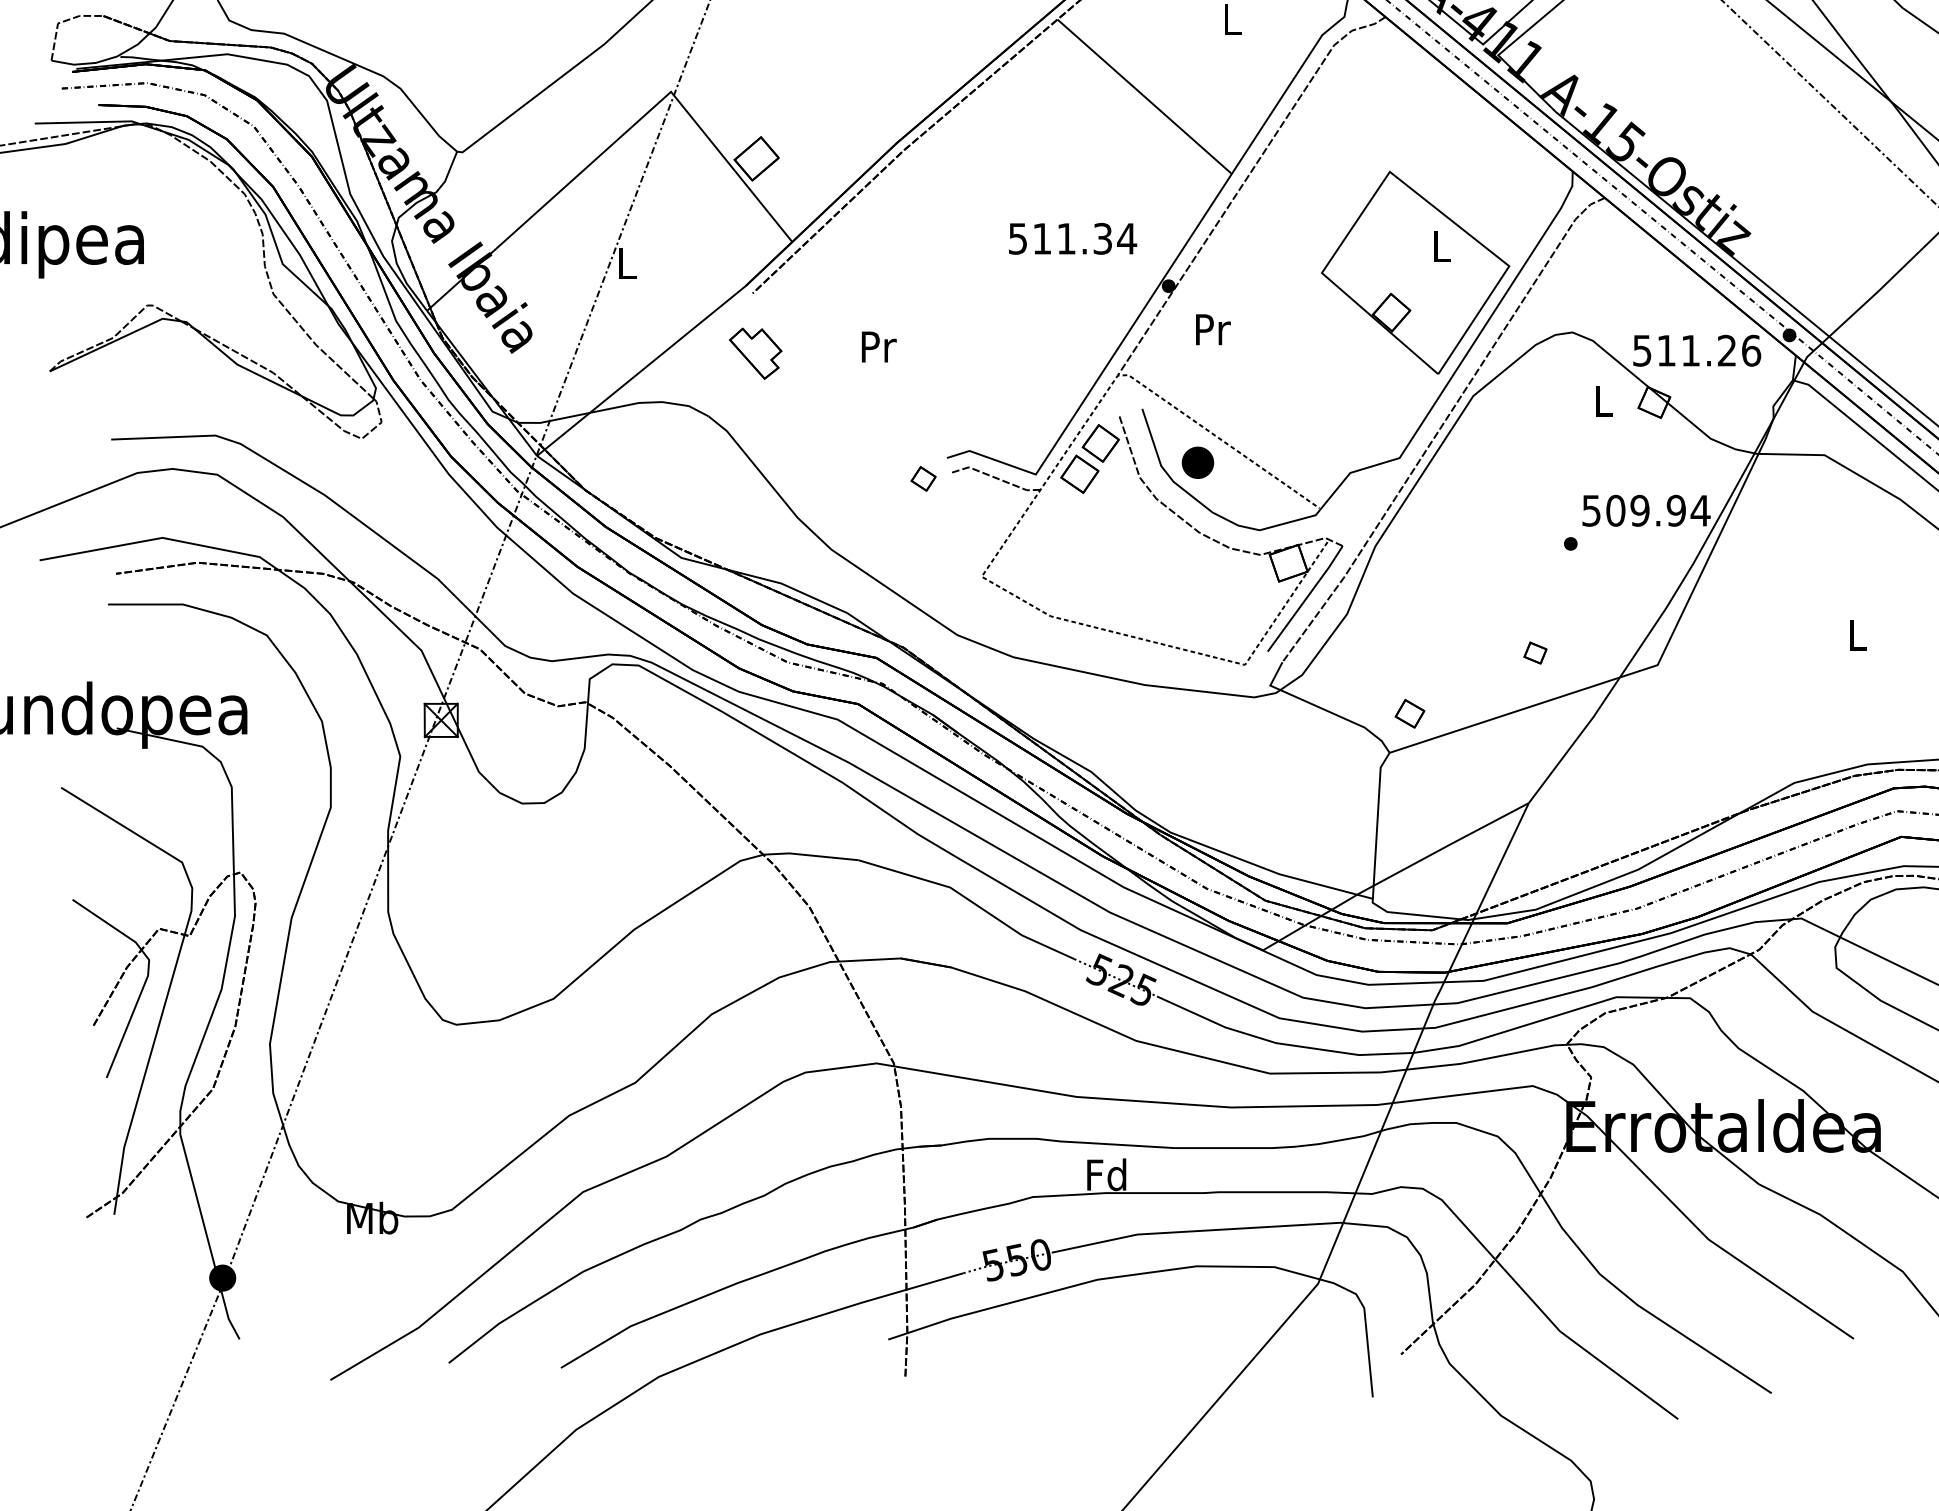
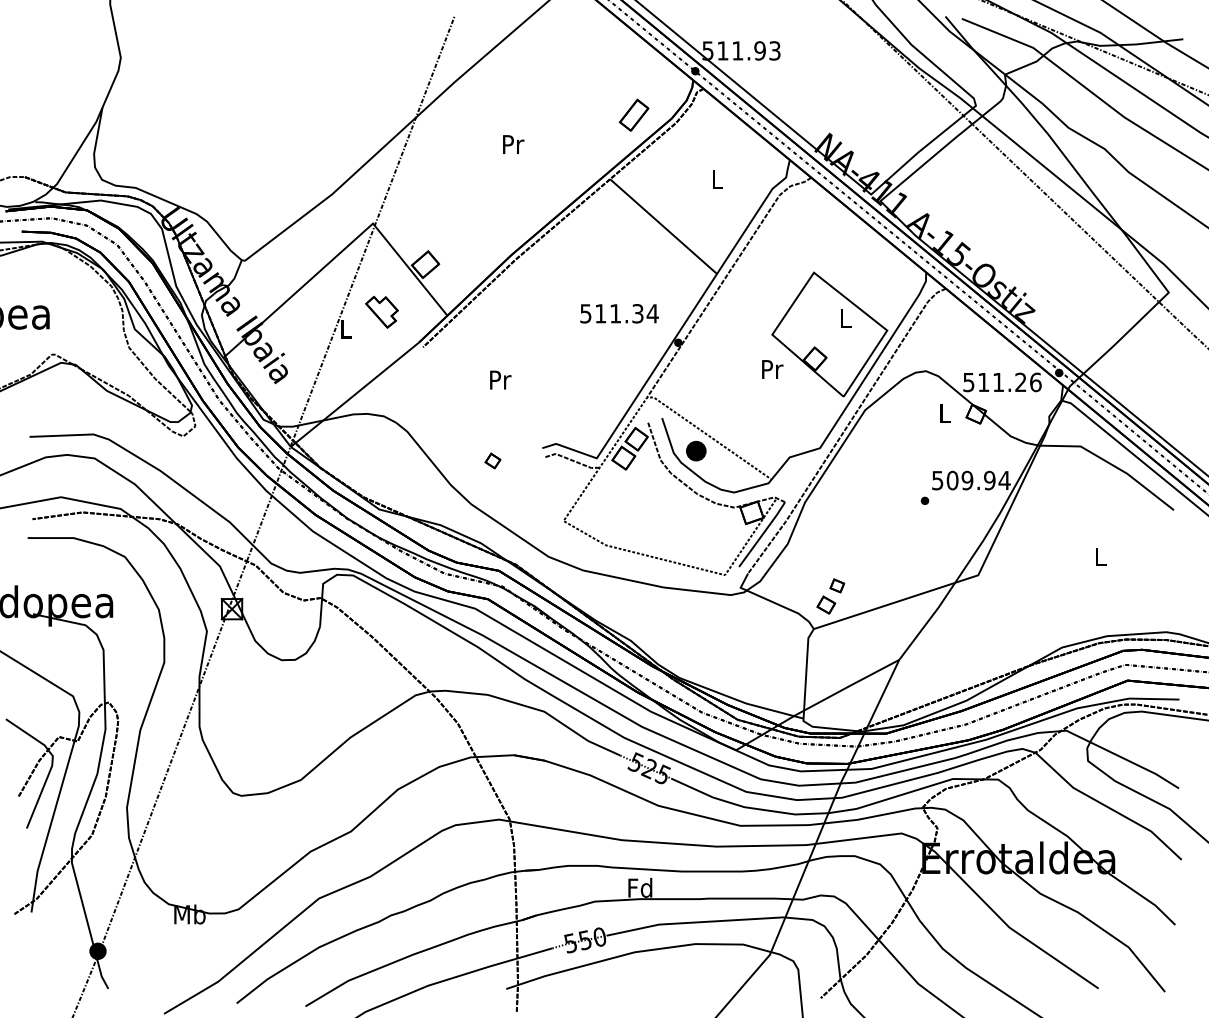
text: (1212, 329) -> (772, 369), moved
part: (754, 352) -> (381, 311), moved
part: (922, 478) -> (492, 460), moved
part: (1535, 652) -> (837, 585), moved

